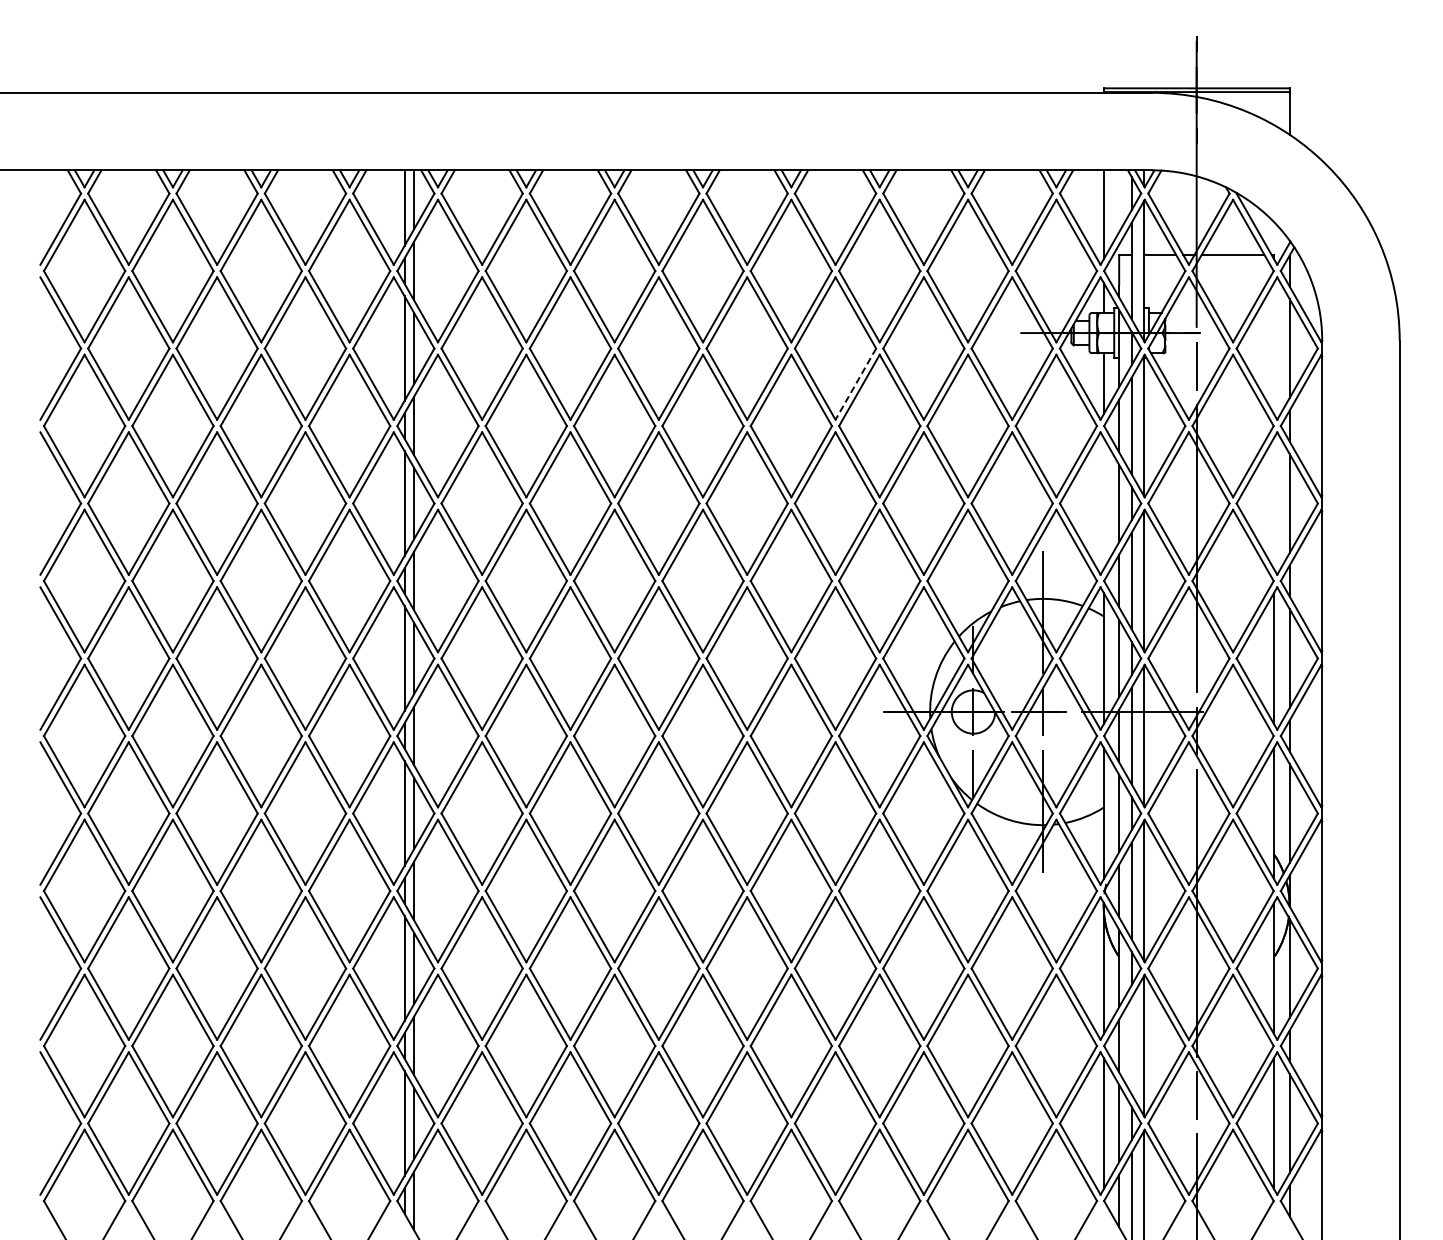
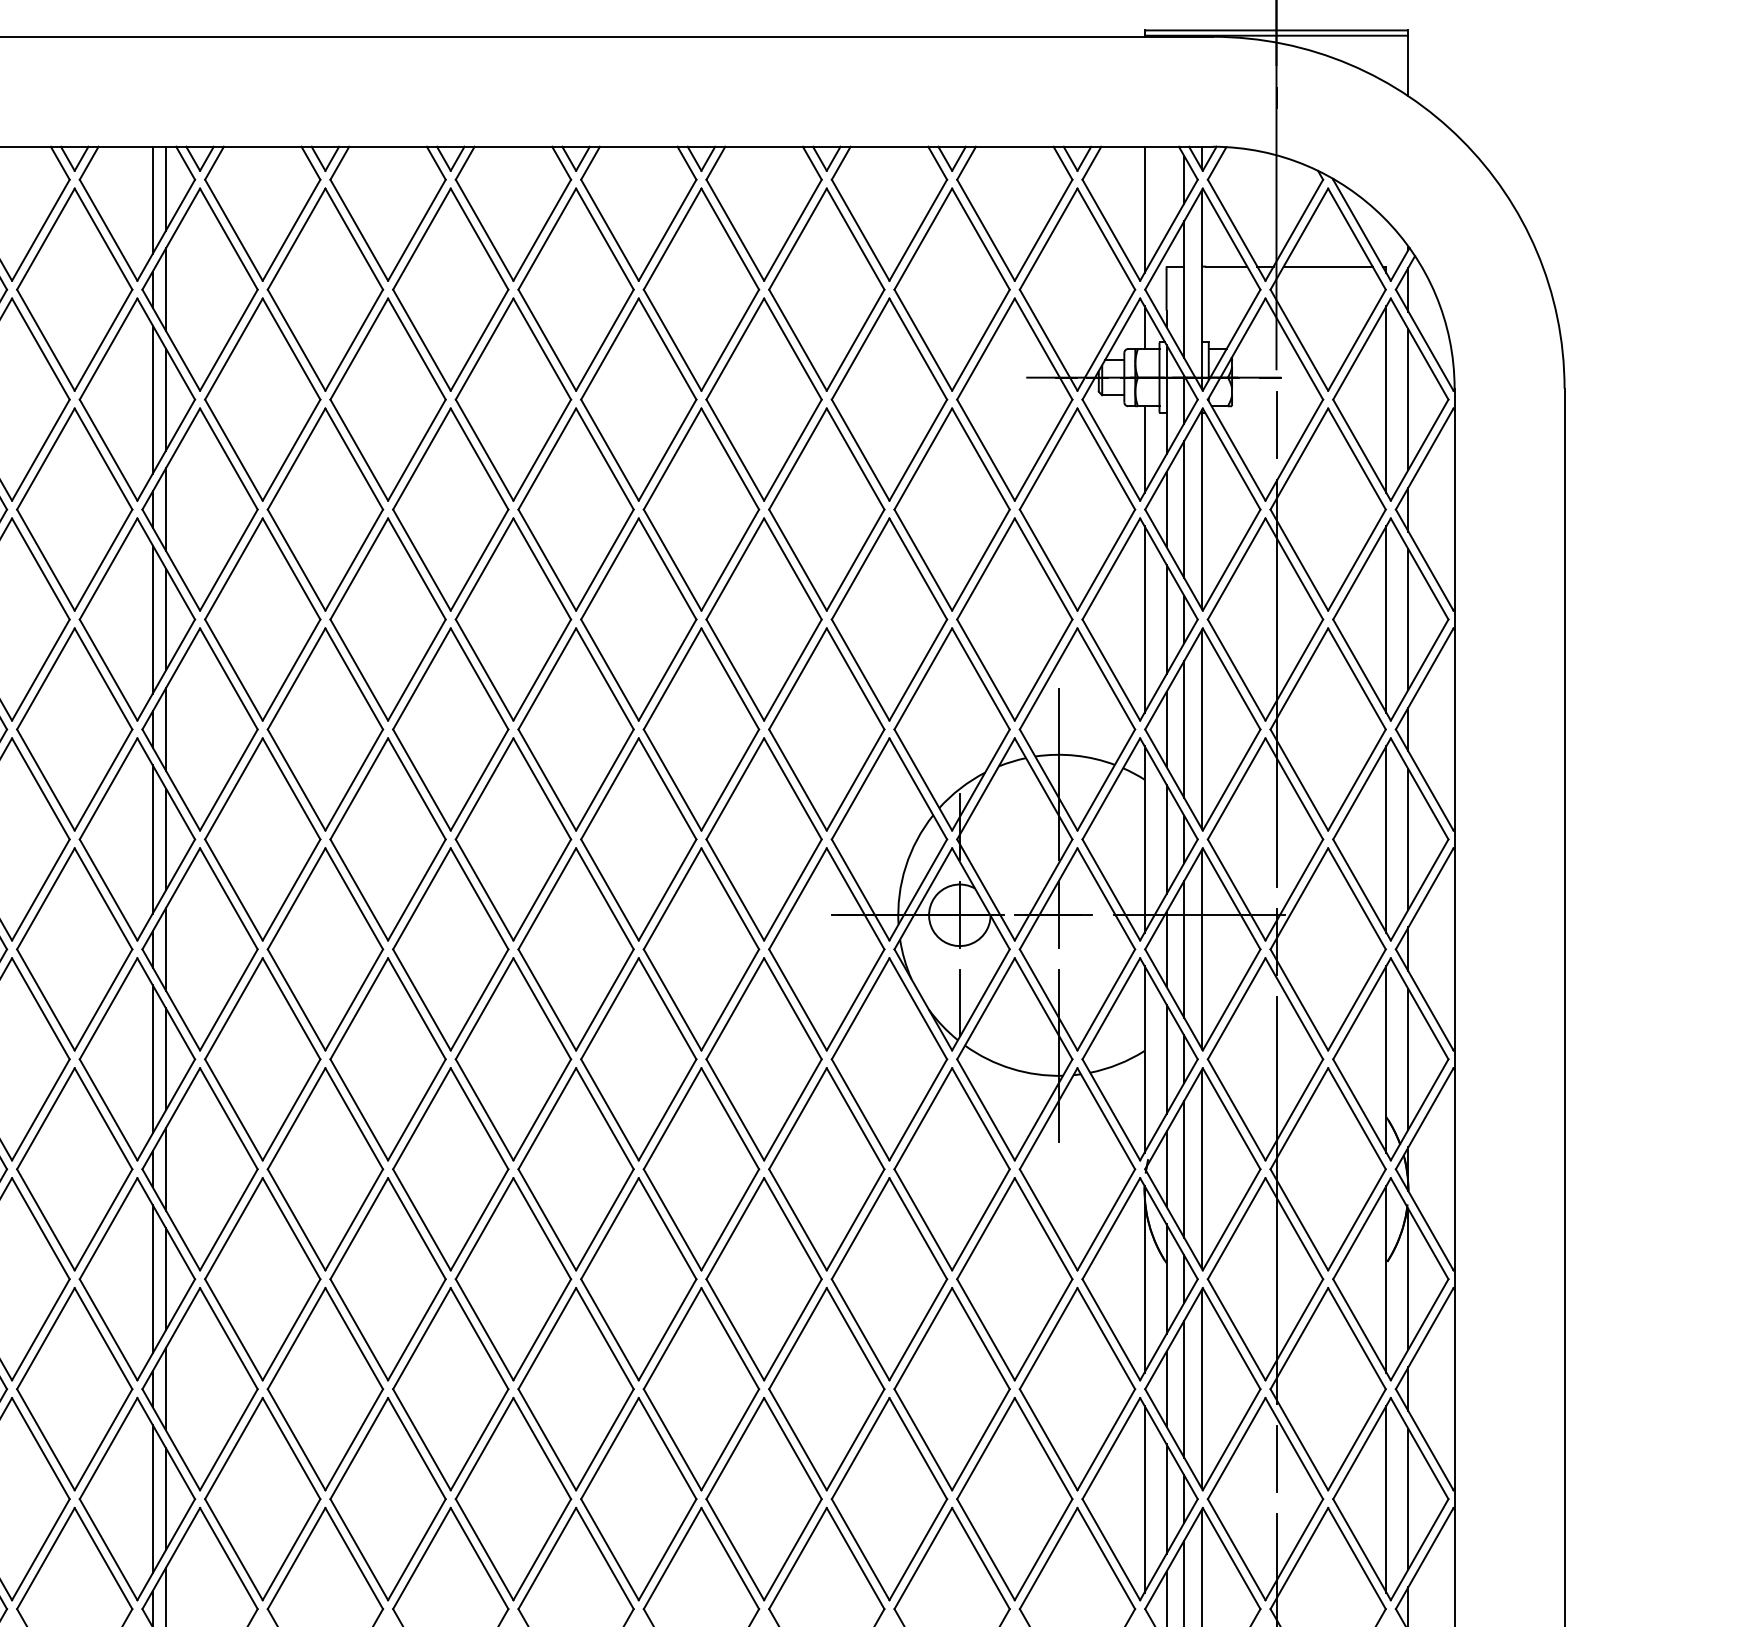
line: (1274, 348) -> (1386, 399), added
line: (855, 384) -> (792, 450), dashed -> solid
line: (1103, 503) -> (1144, 619), added
line: (1274, 503) -> (1386, 619), added
line: (1131, 1045) -> (1184, 1388), added

